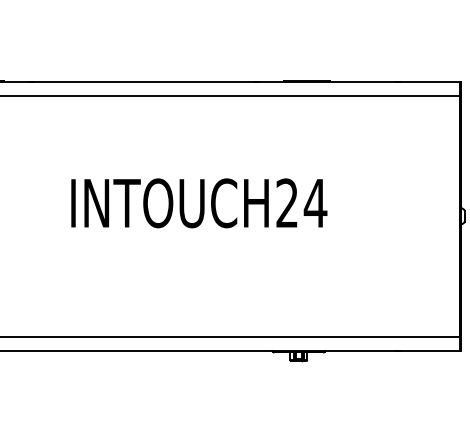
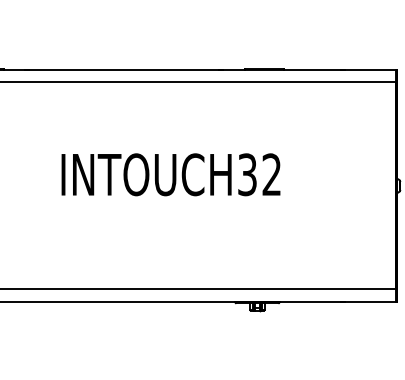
text: (301, 203) -> (259, 174), INTOUCH24 -> INTOUCH32

